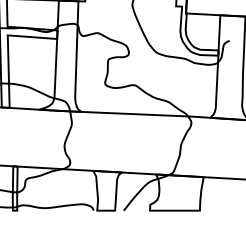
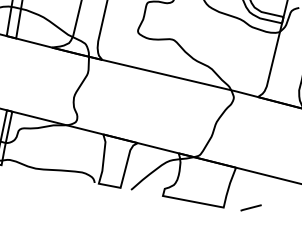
line: (221, 206) -> (250, 207), added

